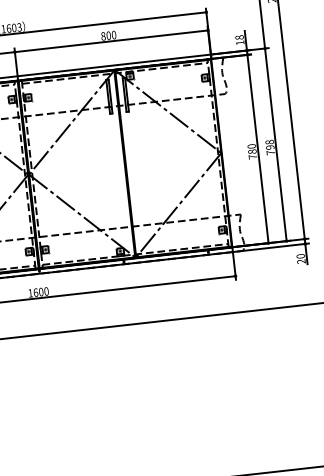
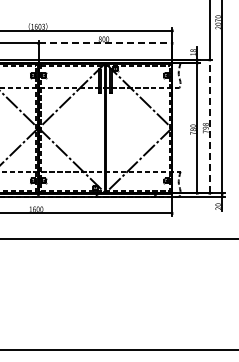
line: (111, 41) -> (105, 43), solid -> dashed
line: (275, 144) -> (209, 126), solid -> dashed

